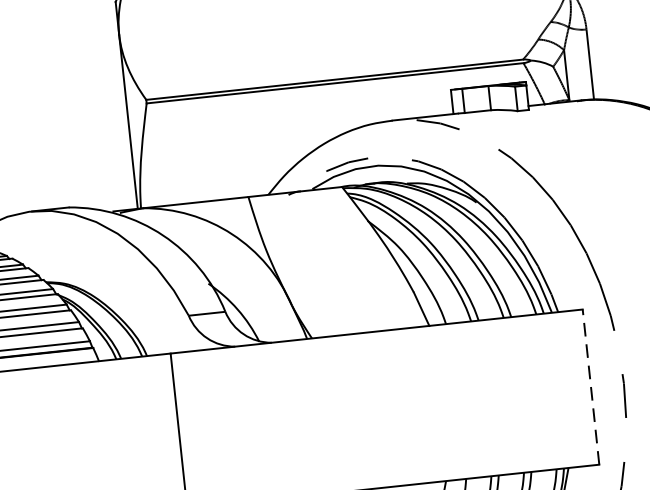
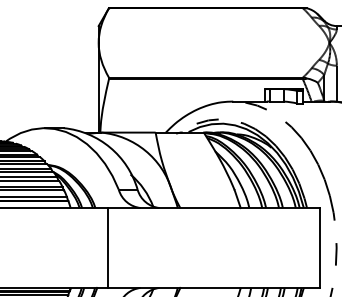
line: (590, 388) -> (319, 248), dashed -> solid

